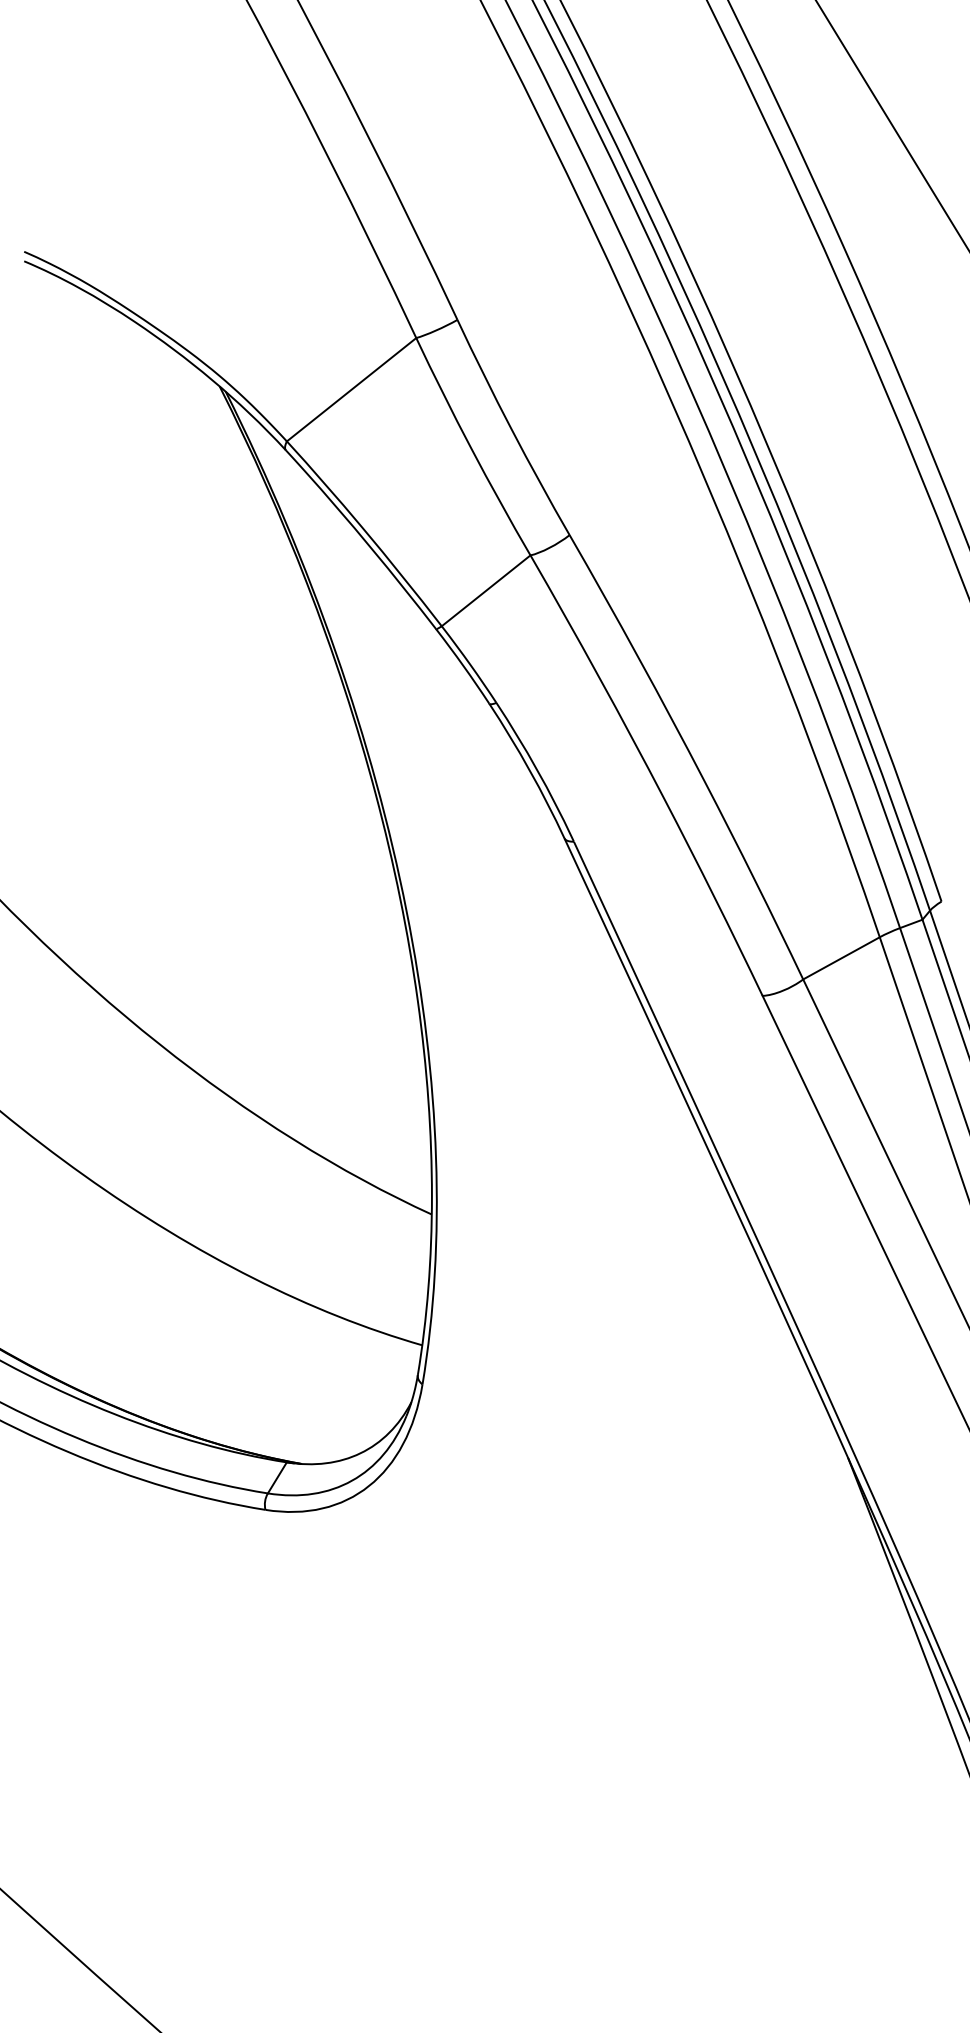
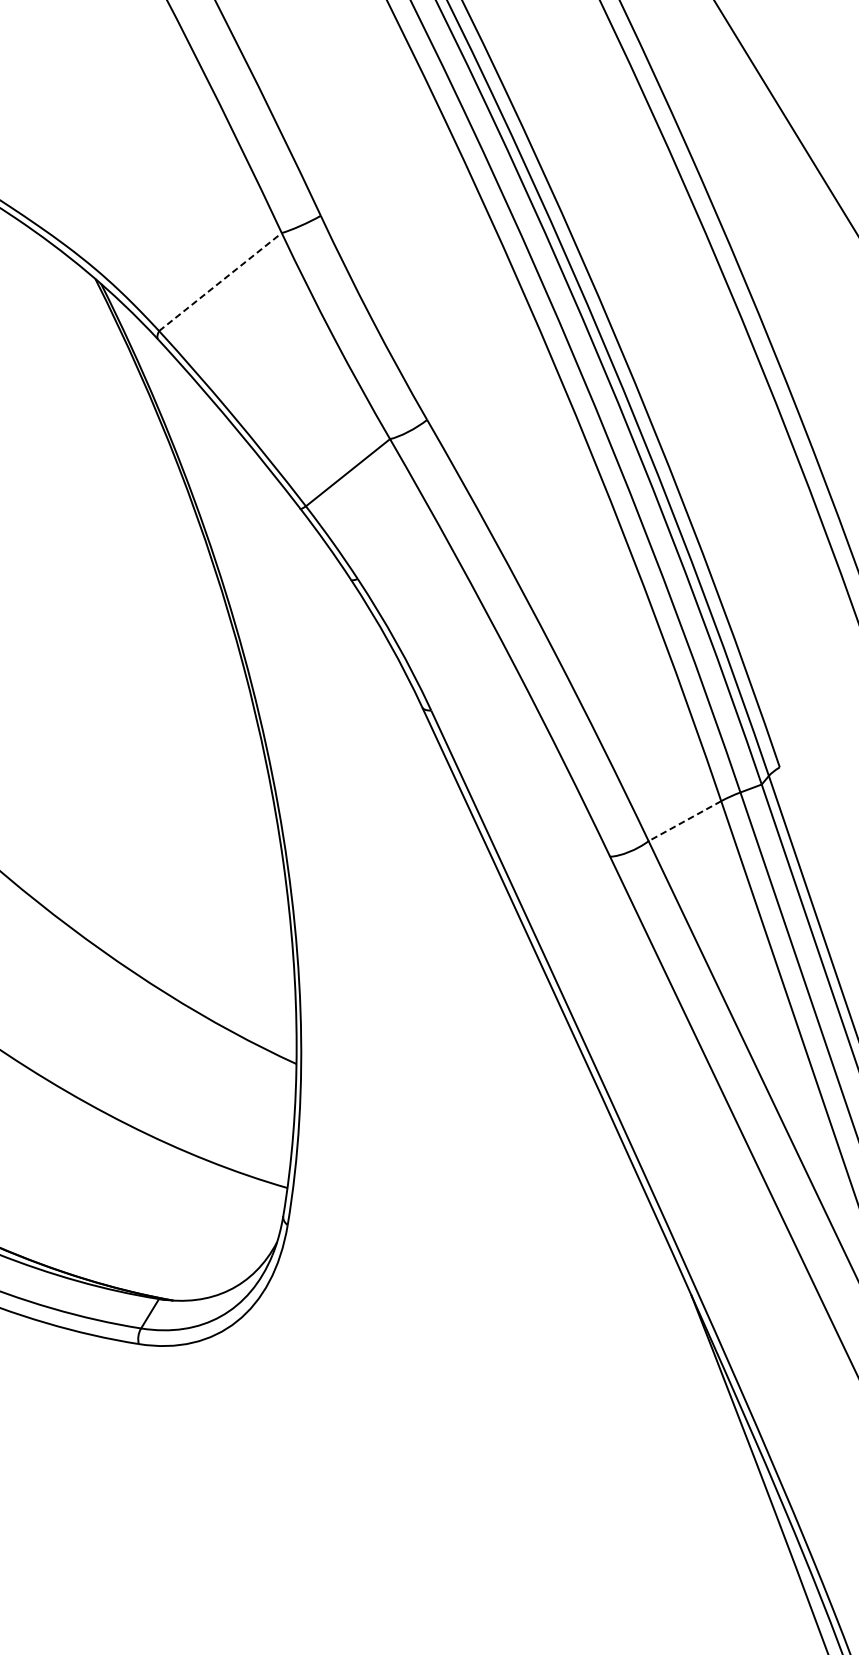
line: (351, 389) -> (220, 281), solid -> dashed
line: (841, 958) -> (684, 821), solid -> dashed

